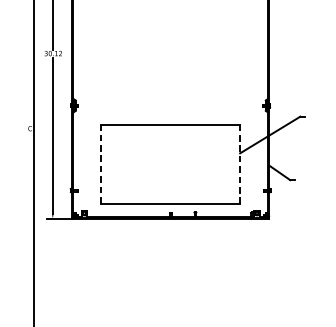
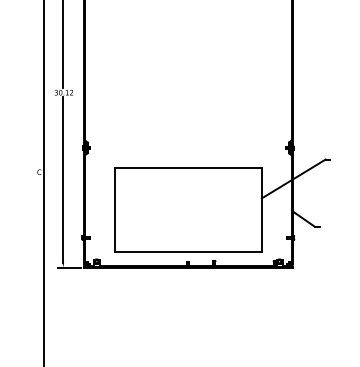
line: (101, 163) -> (114, 209), dashed -> solid
line: (239, 163) -> (261, 209), dashed -> solid

